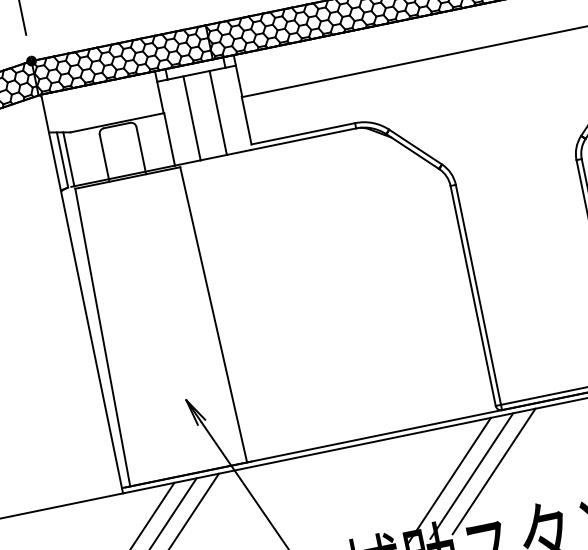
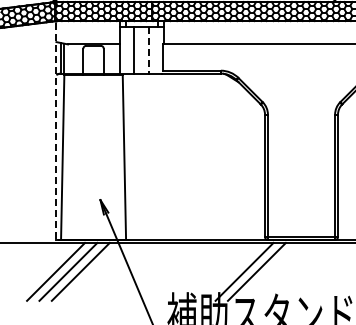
line: (217, 113) -> (148, 50), solid -> dashed
line: (82, 296) -> (56, 133), solid -> dashed
line: (449, 479) -> (232, 271), removed

